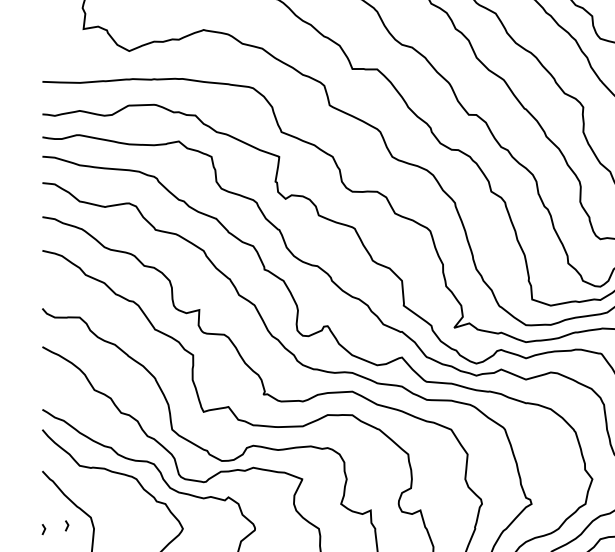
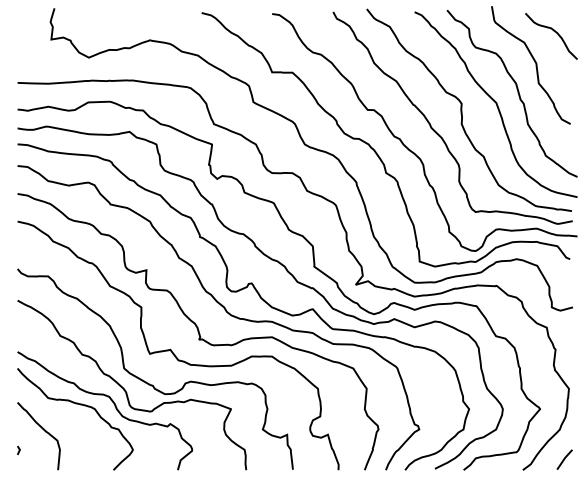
line: (66, 525) -> (37, 447), removed

